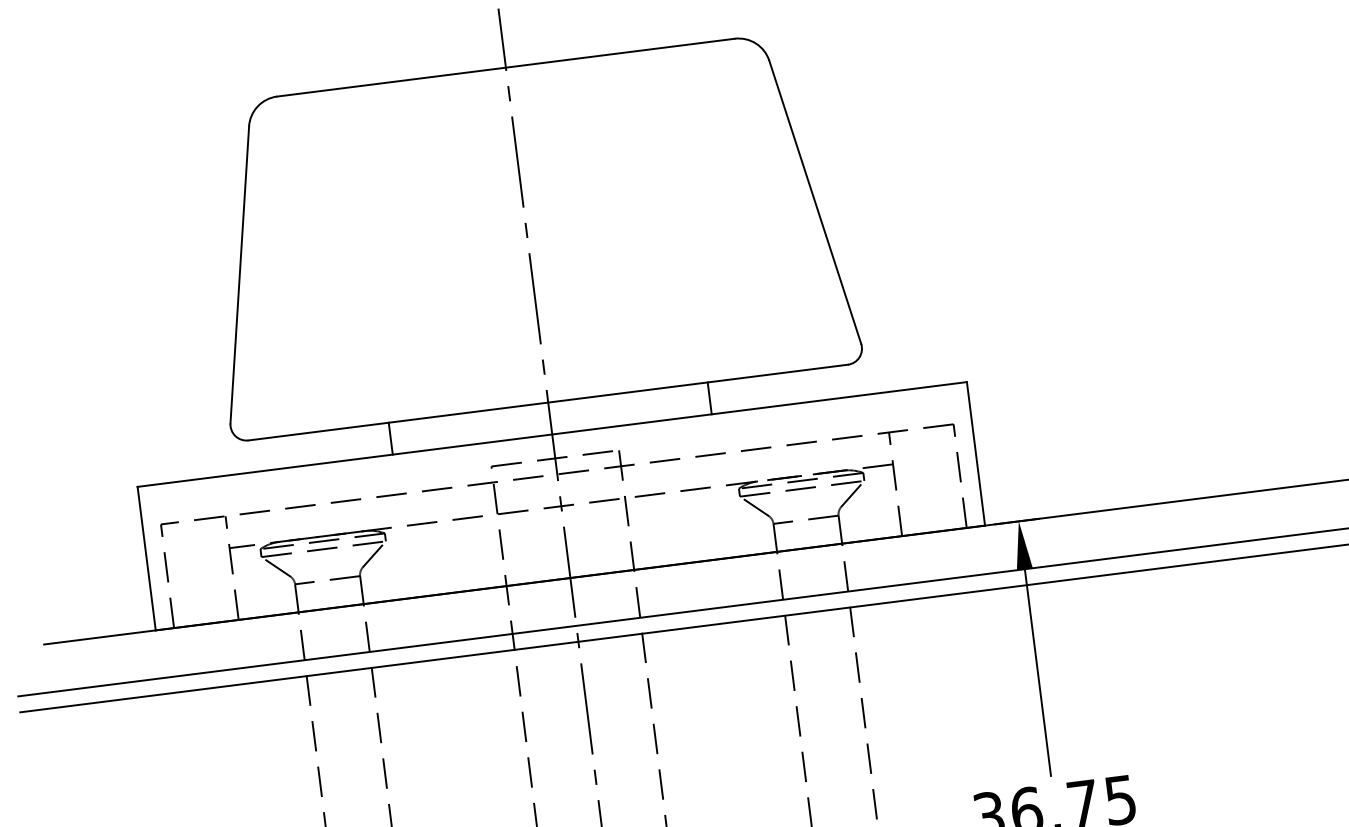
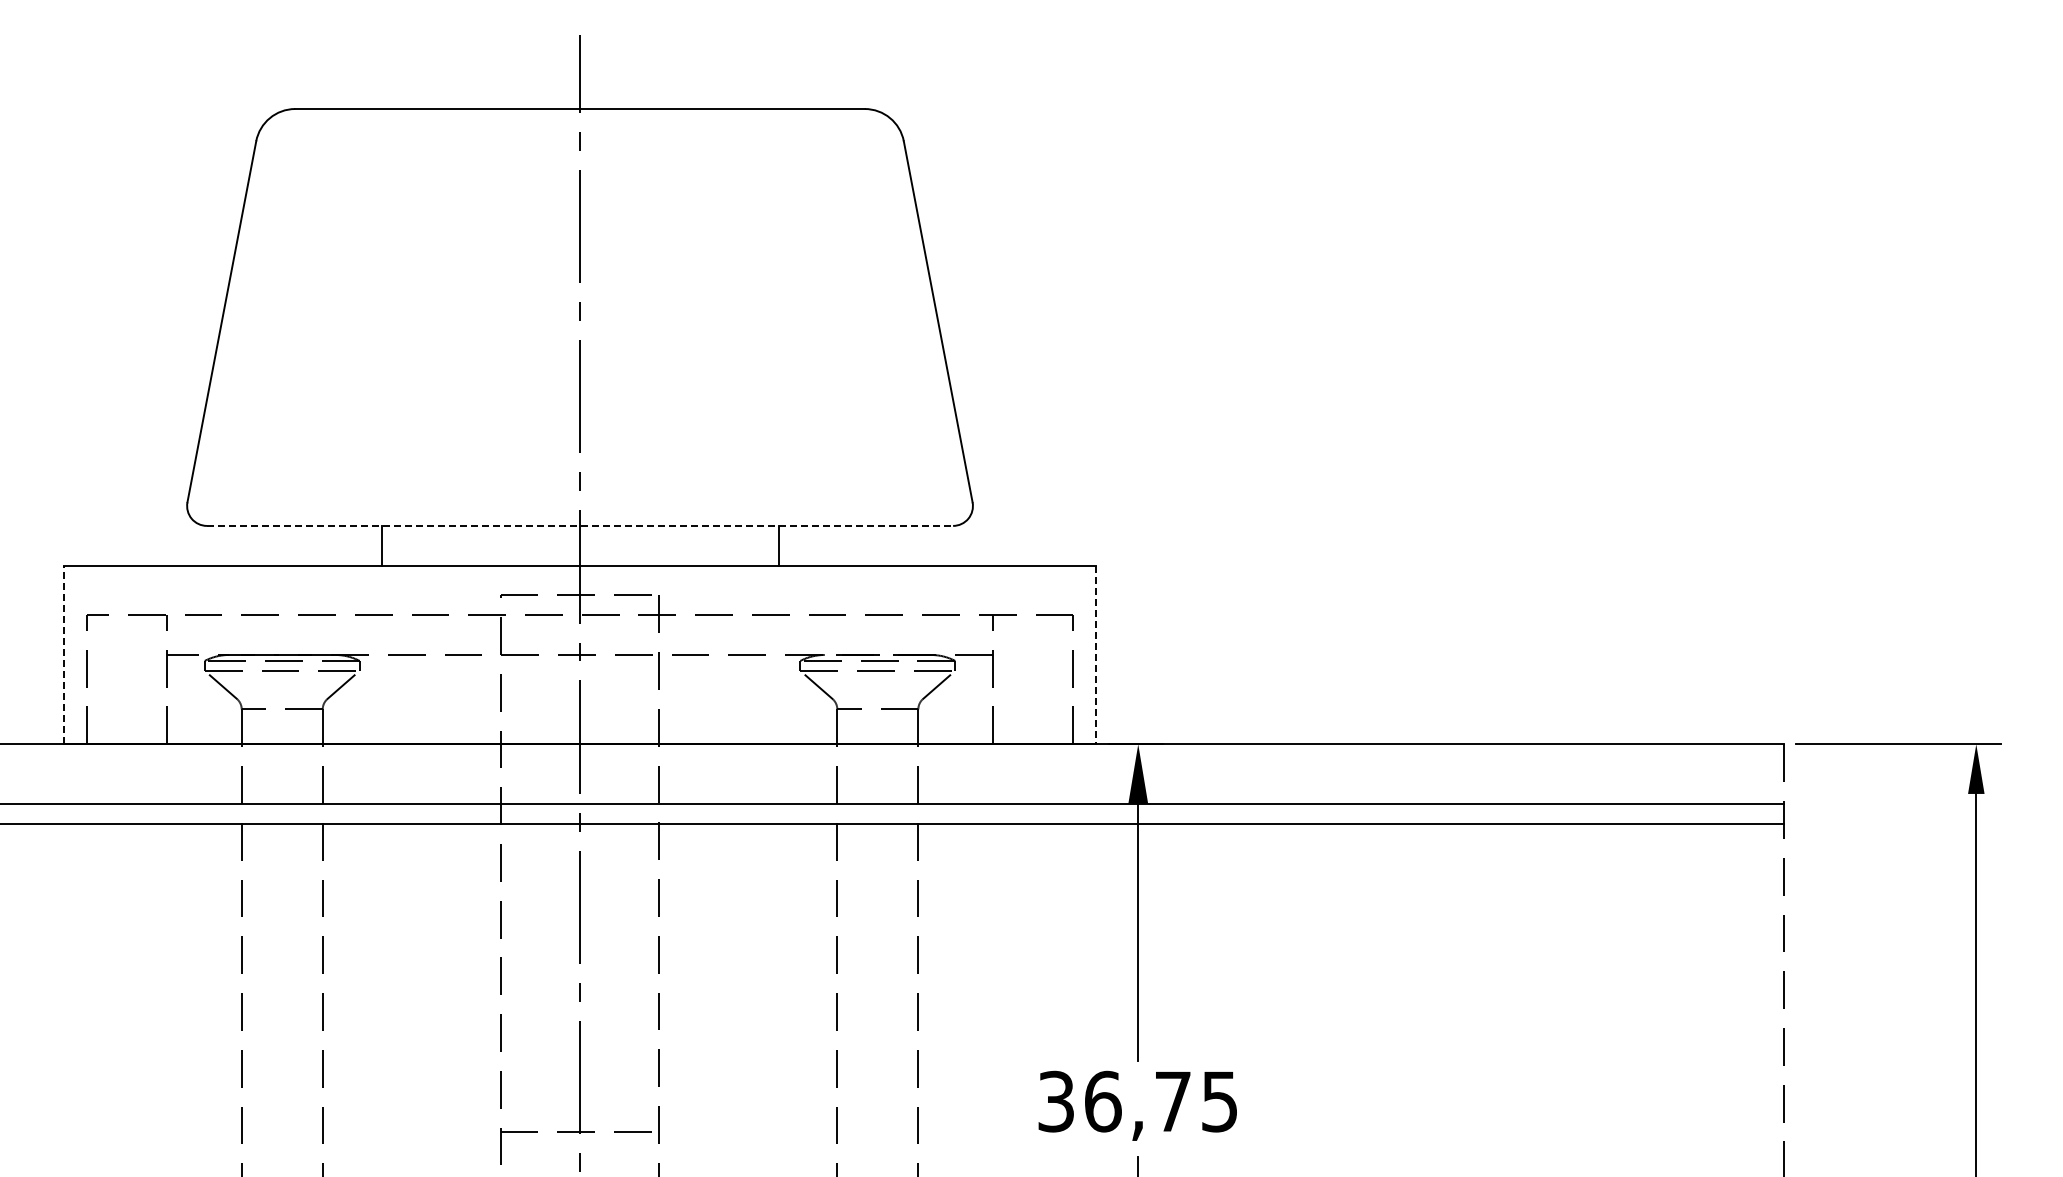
line: (548, 402) -> (580, 525), solid -> dashed
line: (976, 454) -> (1096, 655), solid -> dashed
line: (146, 558) -> (63, 654), solid -> dashed

